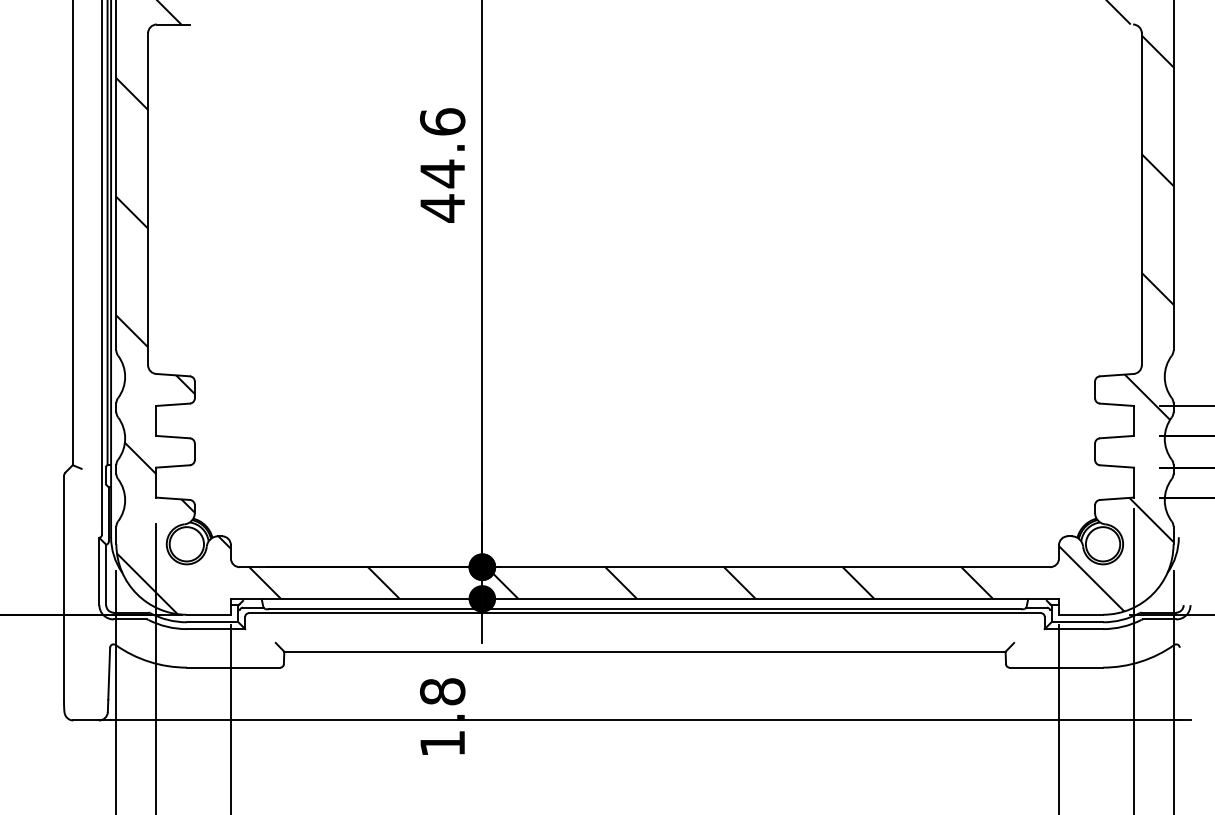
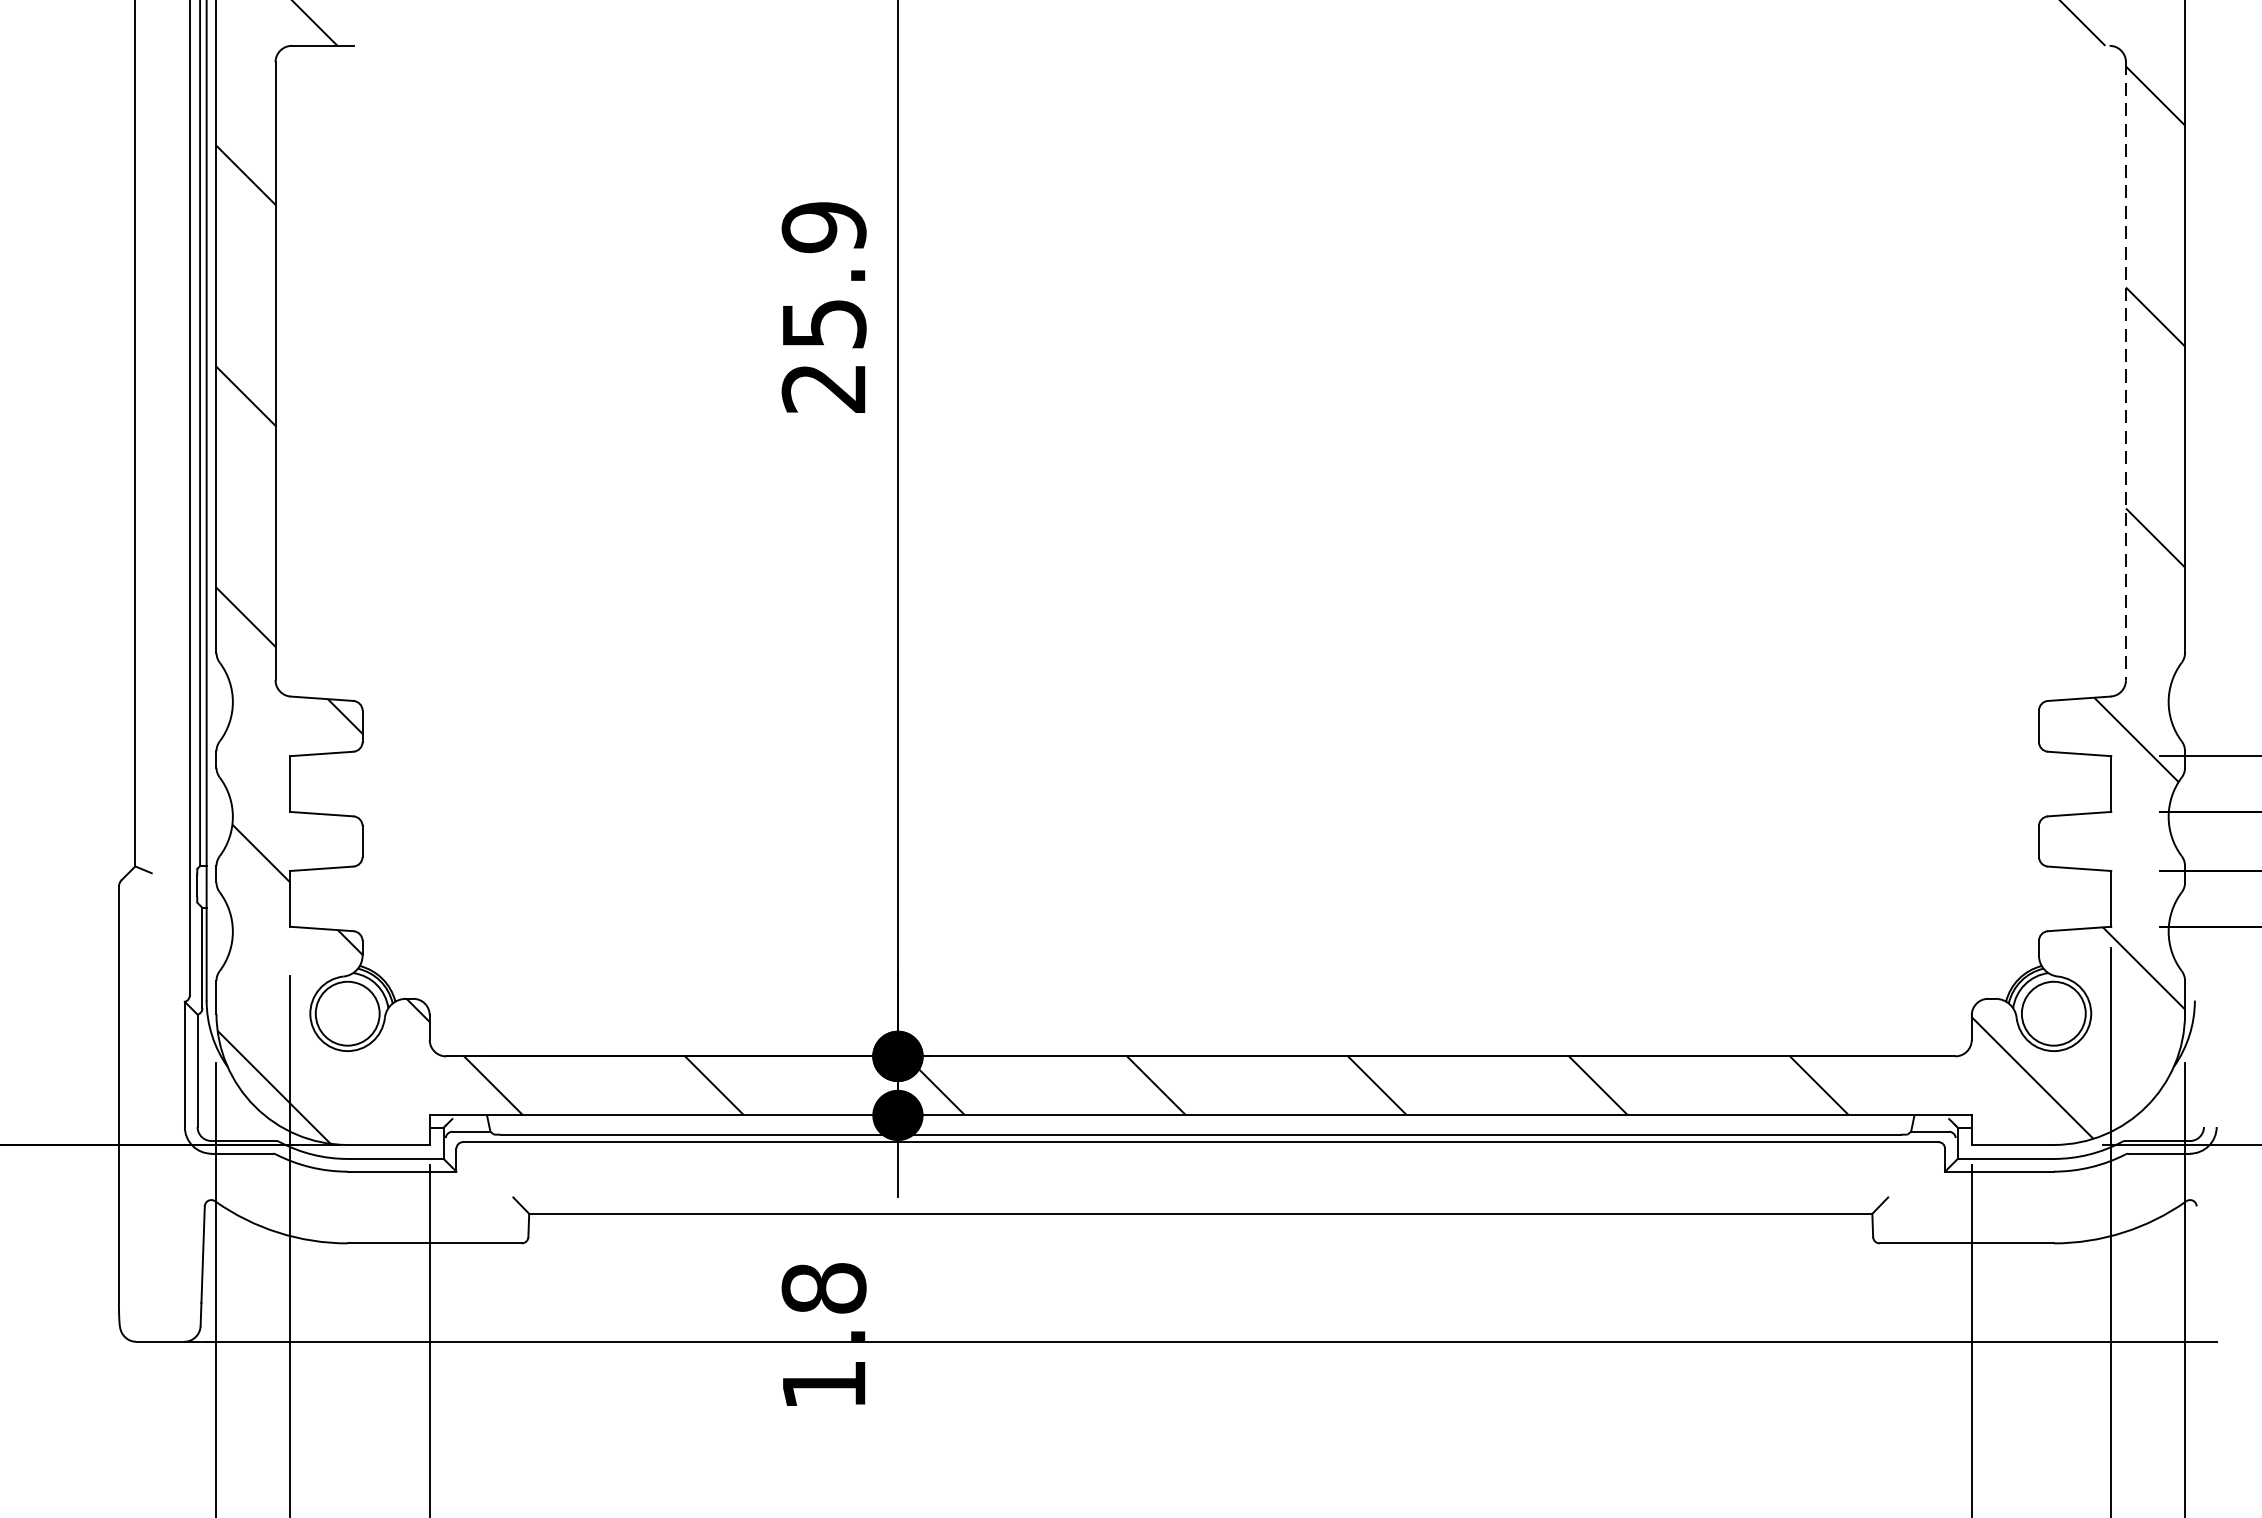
text: (442, 165) -> (823, 308), 44.6 -> 25.9
line: (1141, 199) -> (2125, 371), solid -> dashed

